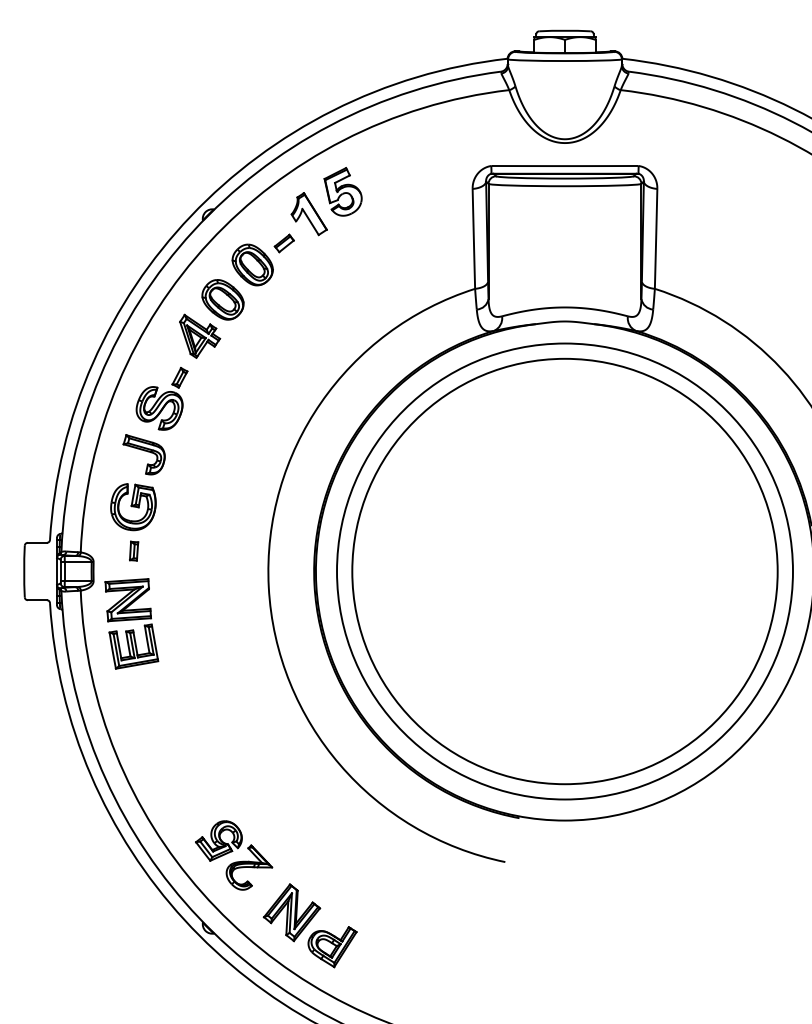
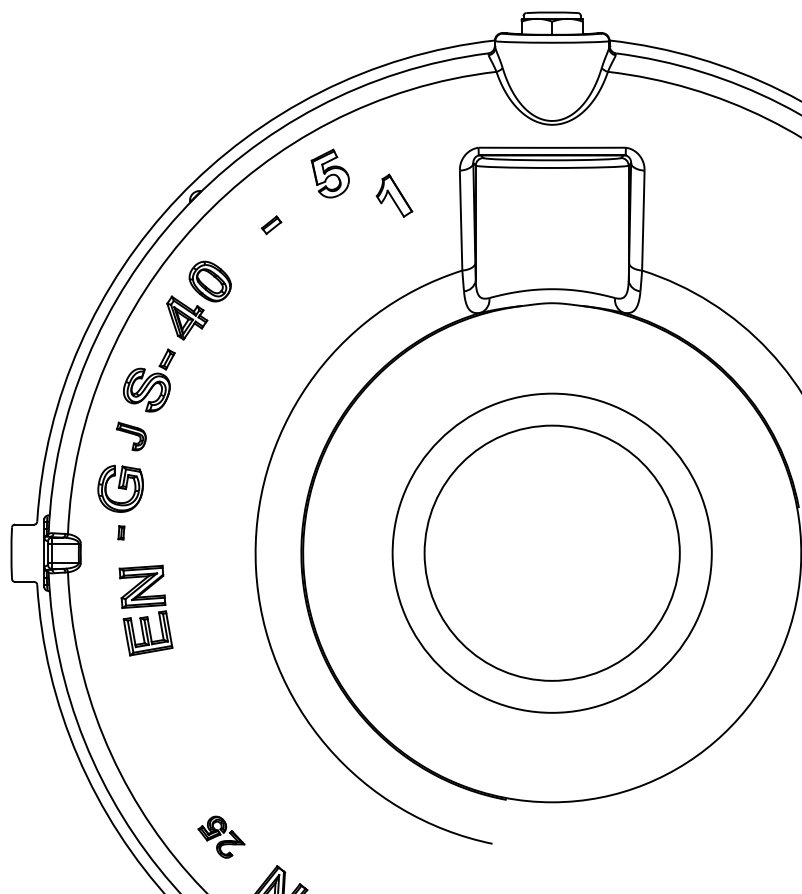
part: (308, 214) -> (393, 196), moved
part: (252, 264) -> (239, 246), removed
part: (143, 454) -> (130, 436), size x0.7
part: (134, 550) -> (121, 532), size x0.7
circle: (564, 571) -> (551, 553), size x0.6
circle: (564, 571) -> (551, 553), size x0.7
part: (131, 623) -> (145, 610), moved
part: (234, 855) -> (221, 837), size x0.6

